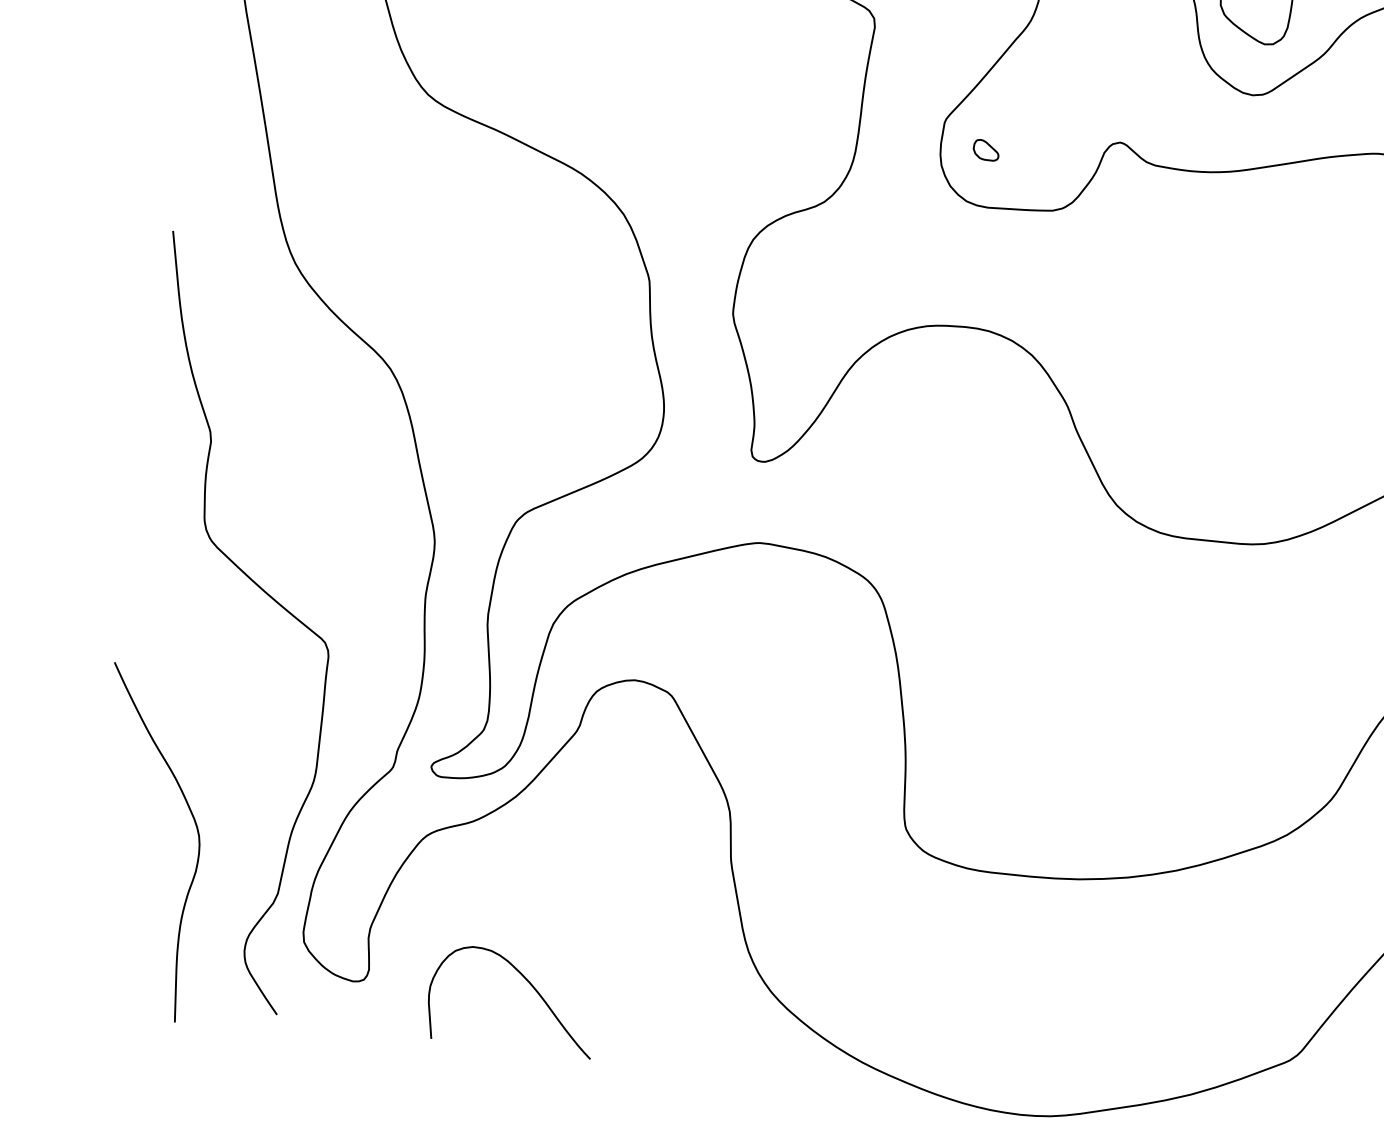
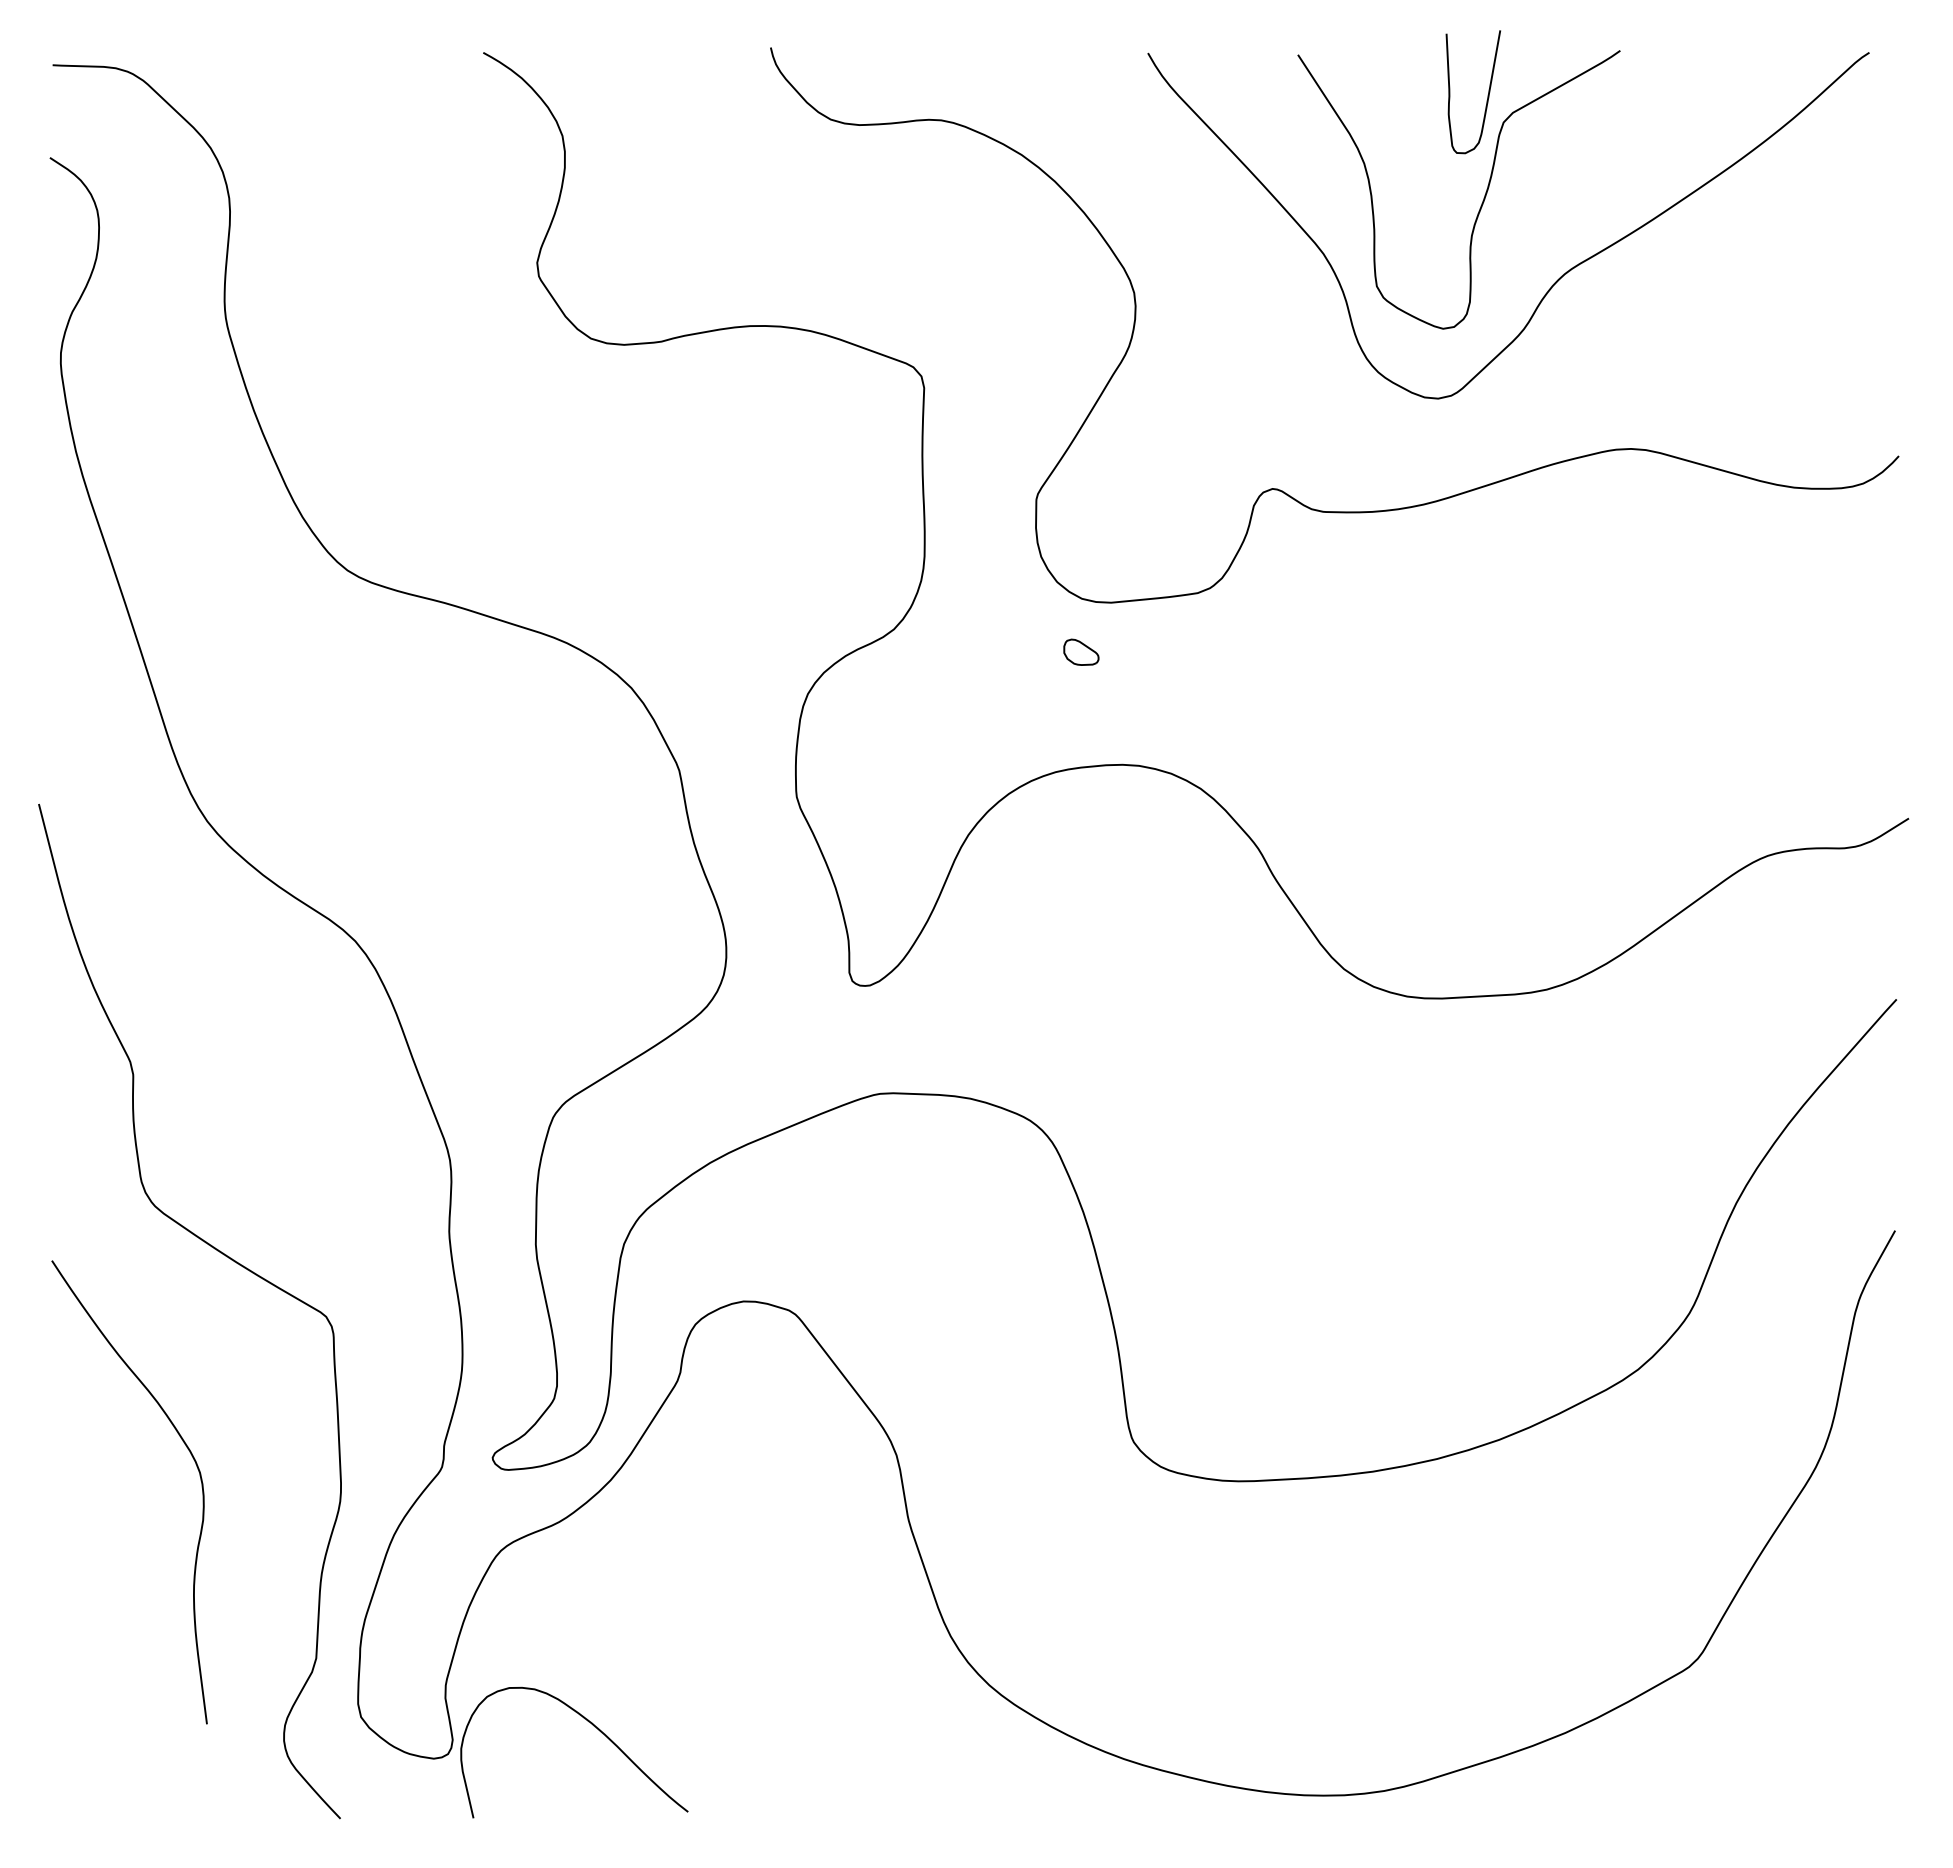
part: (986, 149) -> (1081, 651), moved
curve: (195, 824) -> (192, 1458), moved
curve: (530, 985) -> (593, 1726), moved

